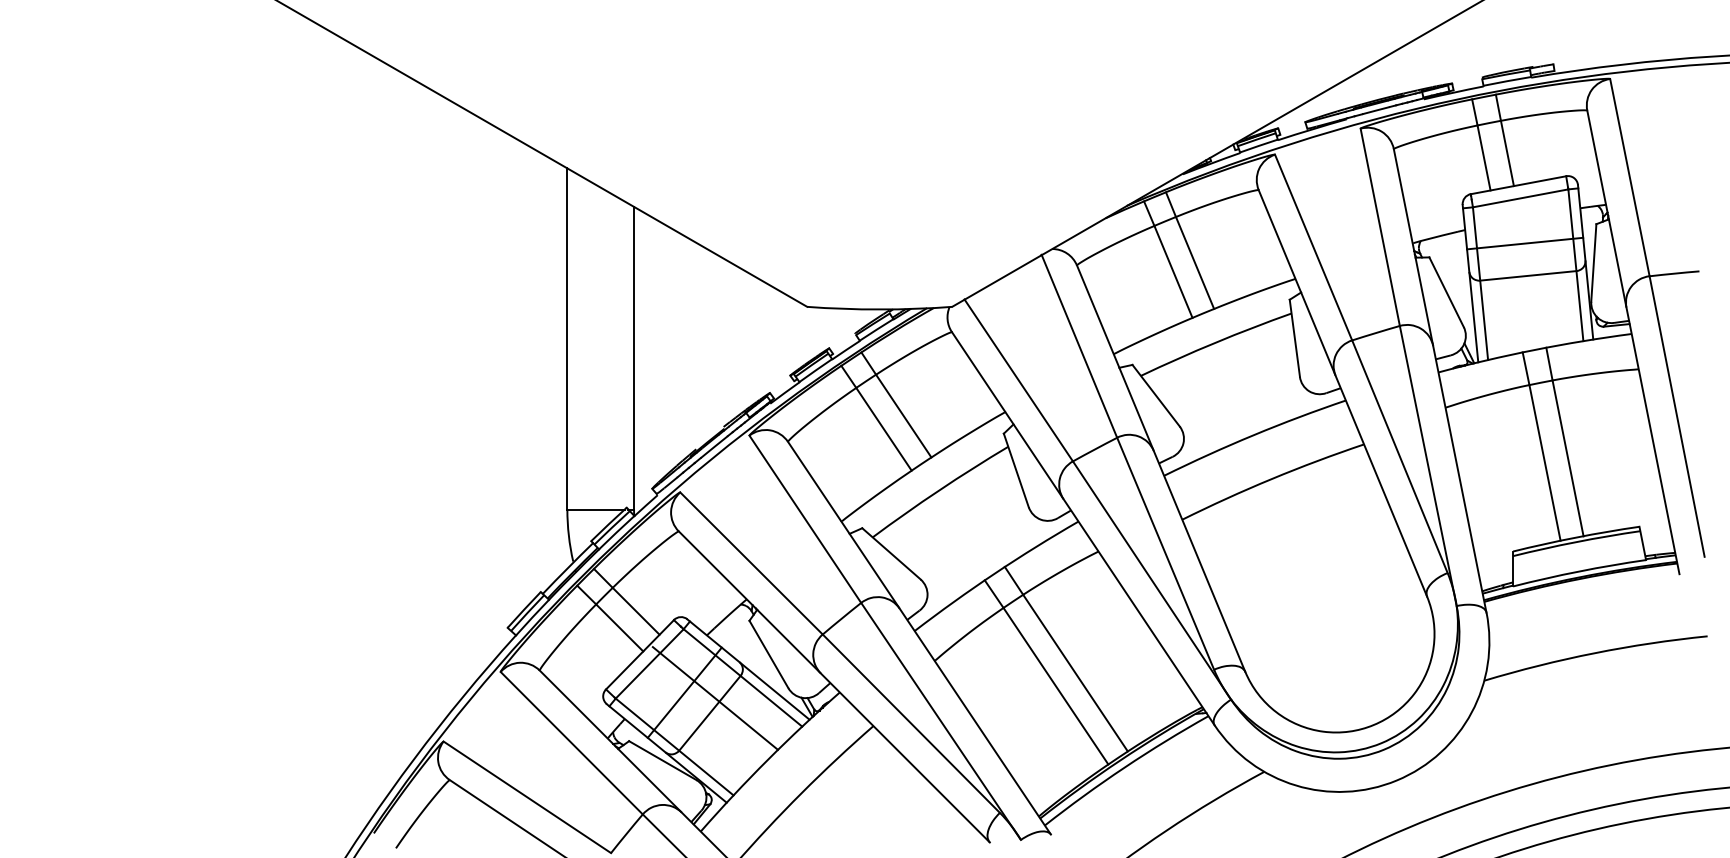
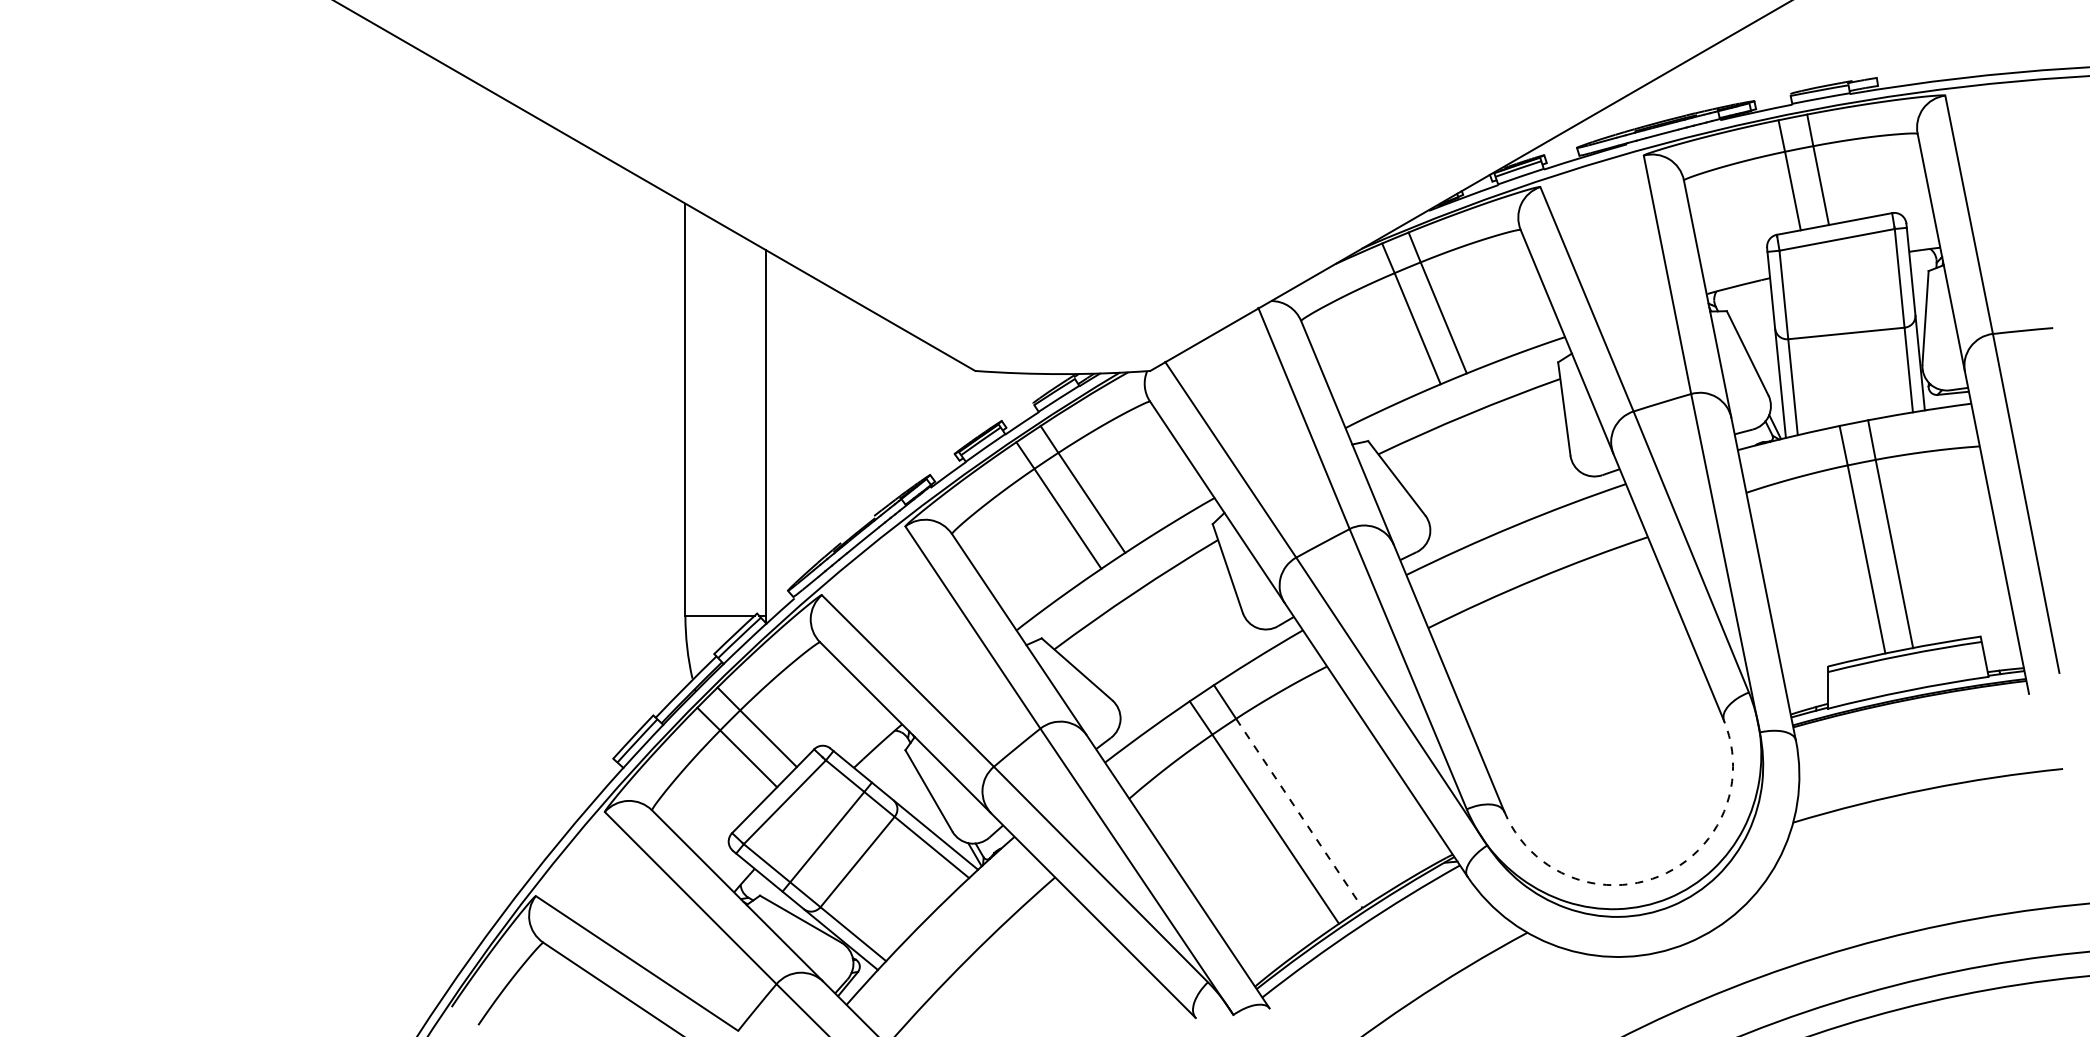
line: (1525, 243) -> (1842, 294), removed
line: (1075, 673) -> (1299, 813), solid -> dashed
line: (714, 698) -> (863, 843), removed
arc: (1373, 725) -> (1659, 876), solid -> dashed

